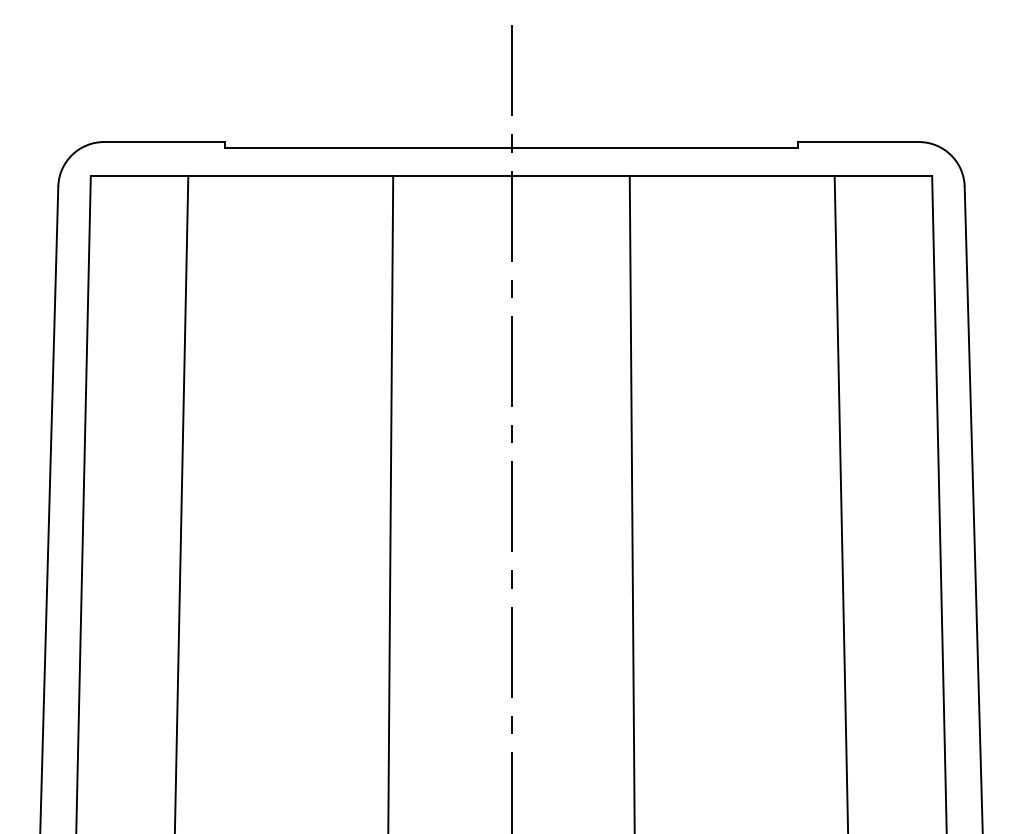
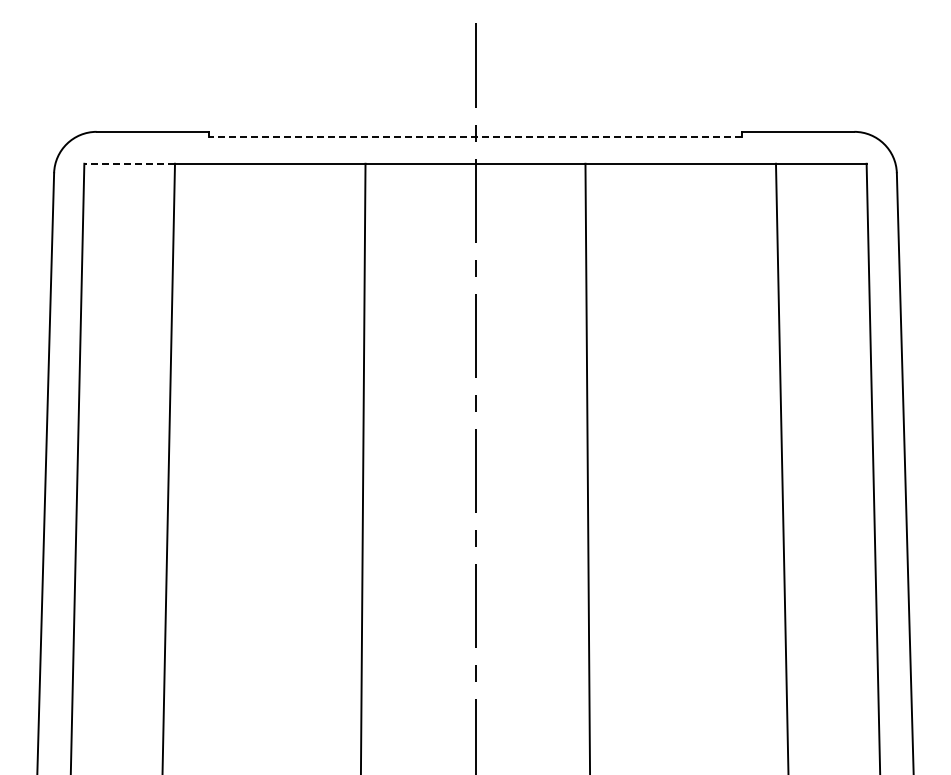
line: (511, 148) -> (475, 137), solid -> dashed
line: (139, 176) -> (129, 163), solid -> dashed

